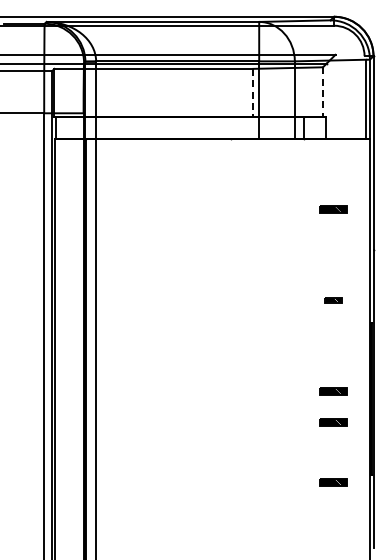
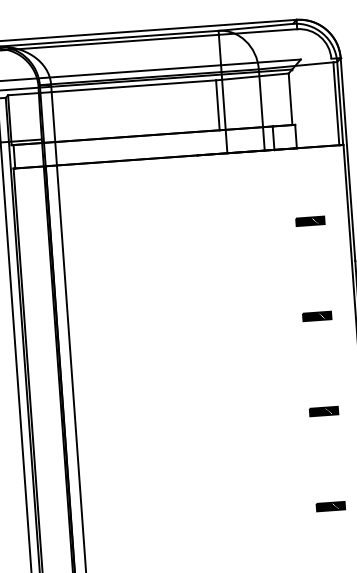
line: (322, 91) -> (290, 98), dashed -> solid
line: (253, 92) -> (217, 105), dashed -> solid
part: (333, 300) -> (317, 316), size x1.67
part: (333, 422) -> (326, 444), removed

